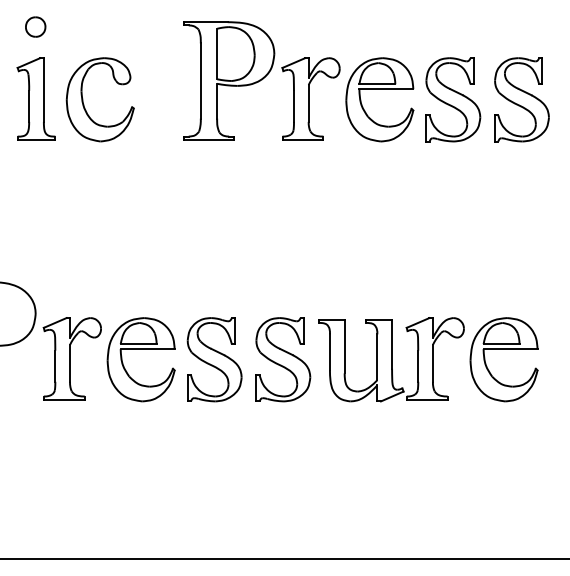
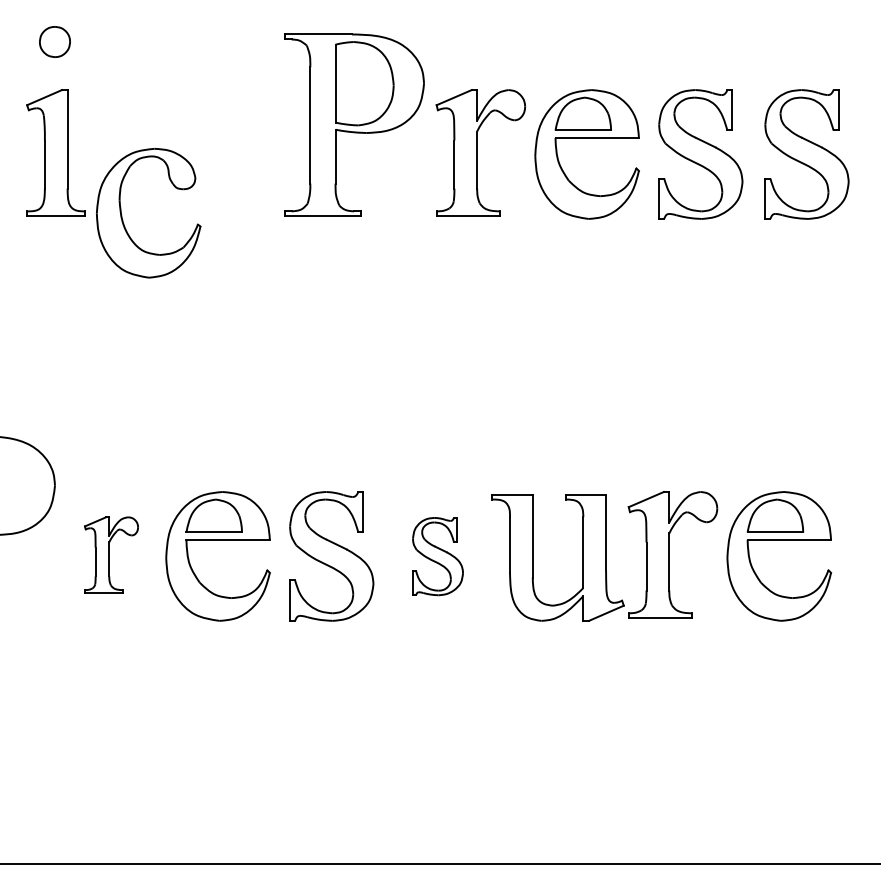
part: (84, 104) -> (124, 220), moved
part: (71, 358) -> (110, 554), size x0.6
part: (283, 359) -> (438, 556), size x0.6

